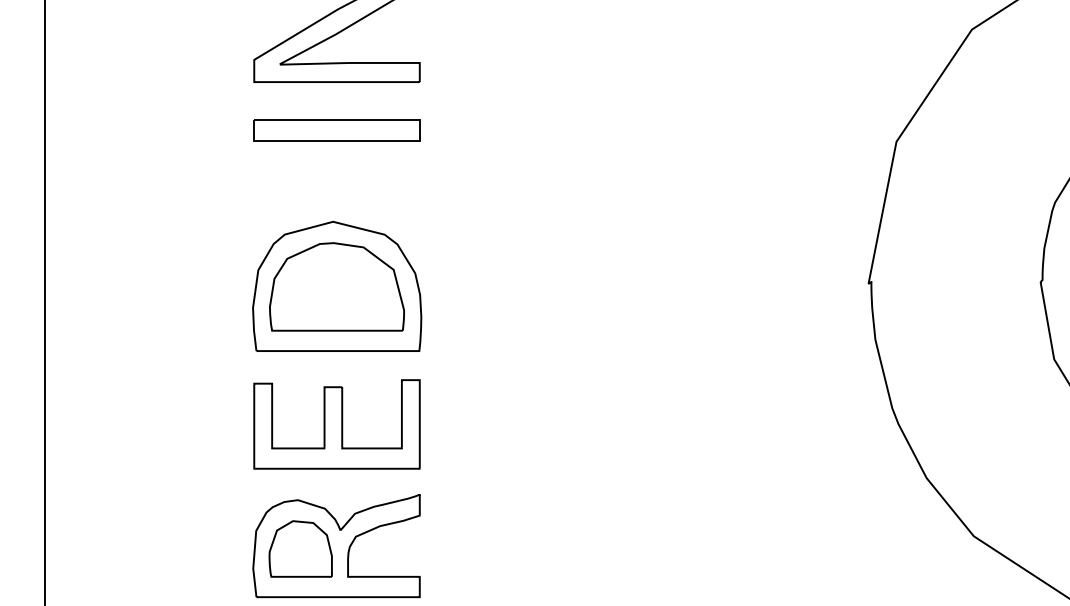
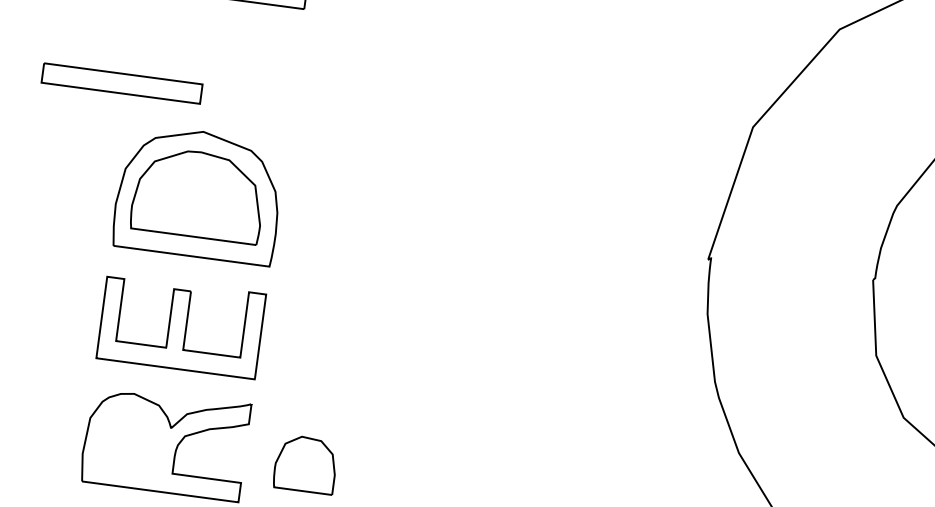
part: (336, 130) -> (121, 83), moved
part: (300, 548) -> (305, 463), moved

